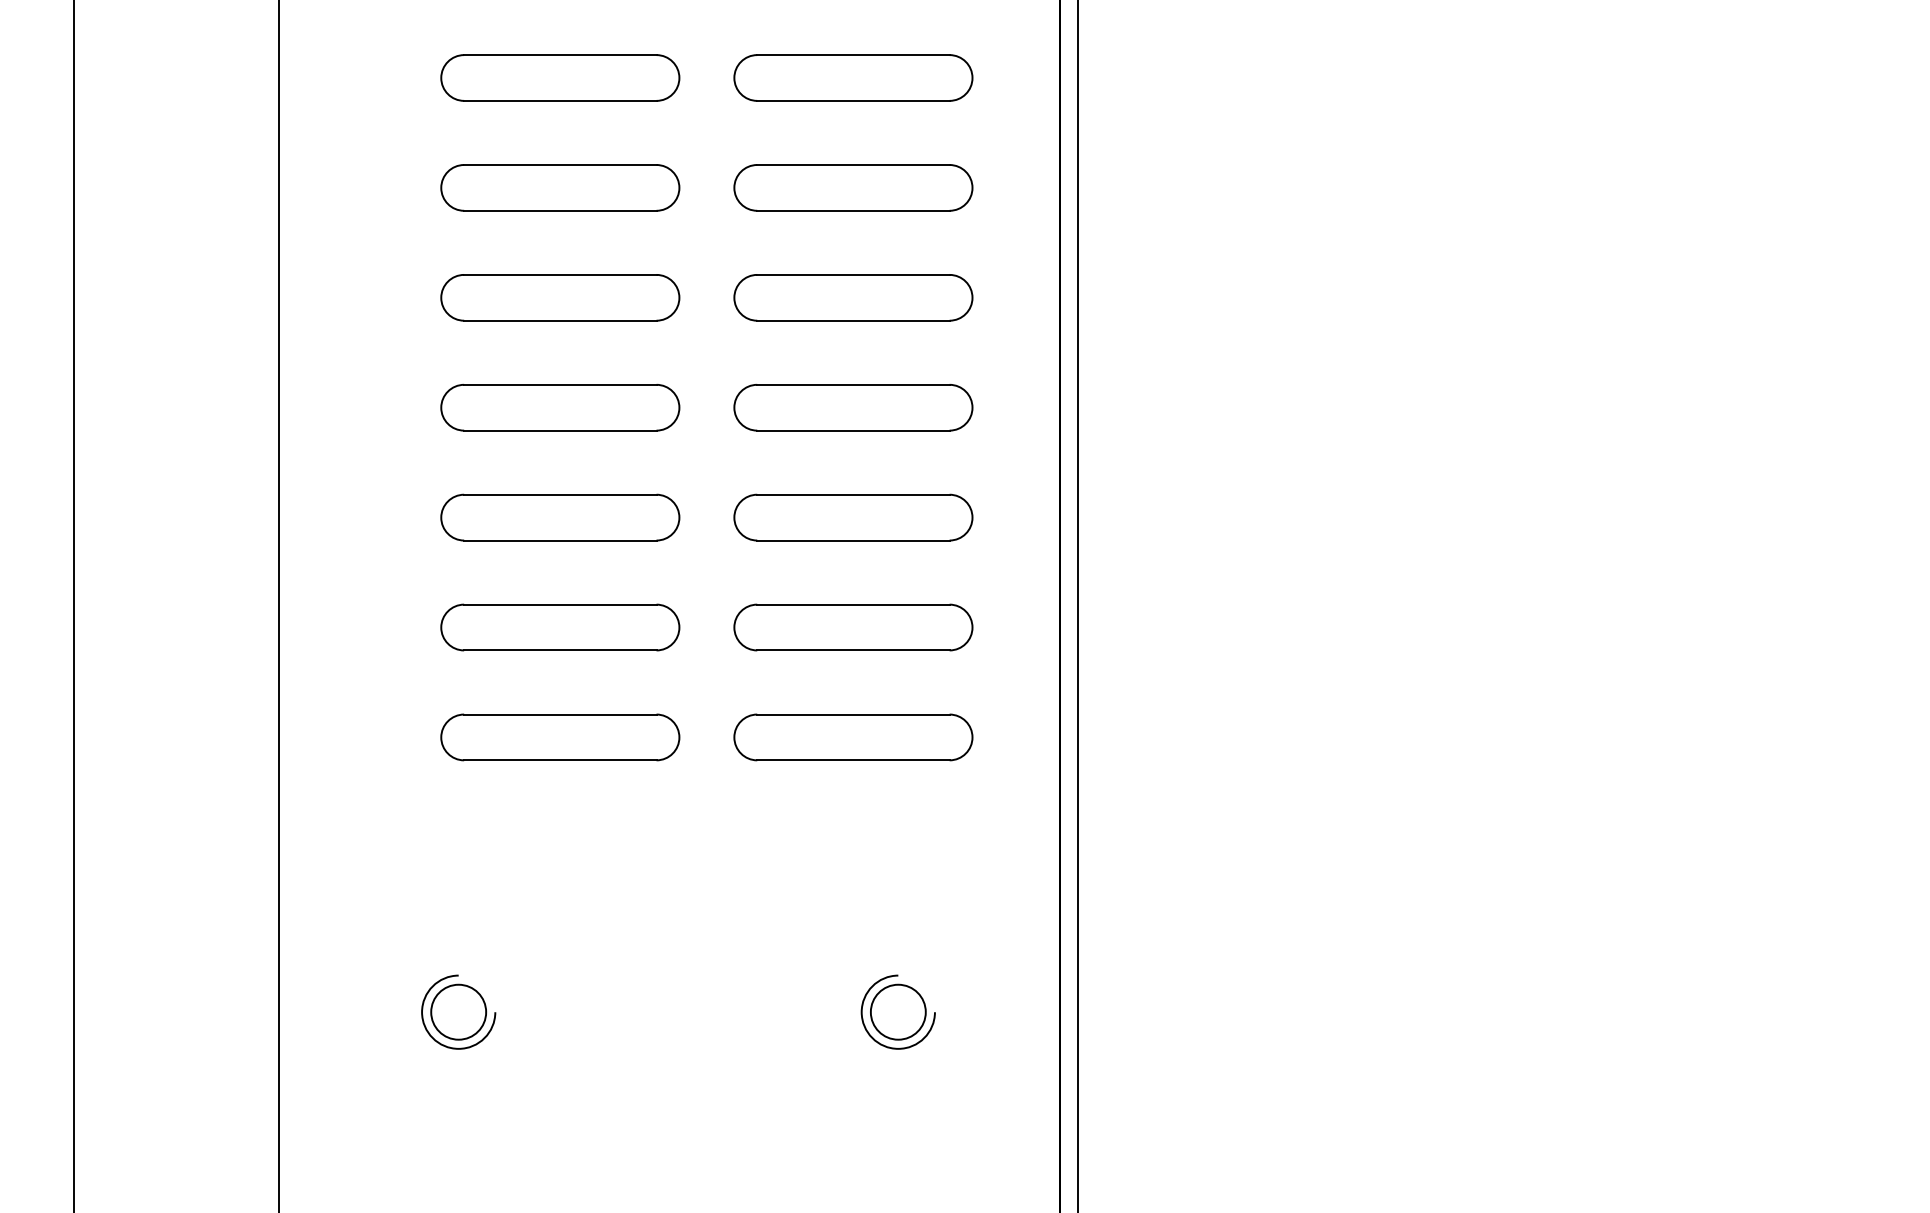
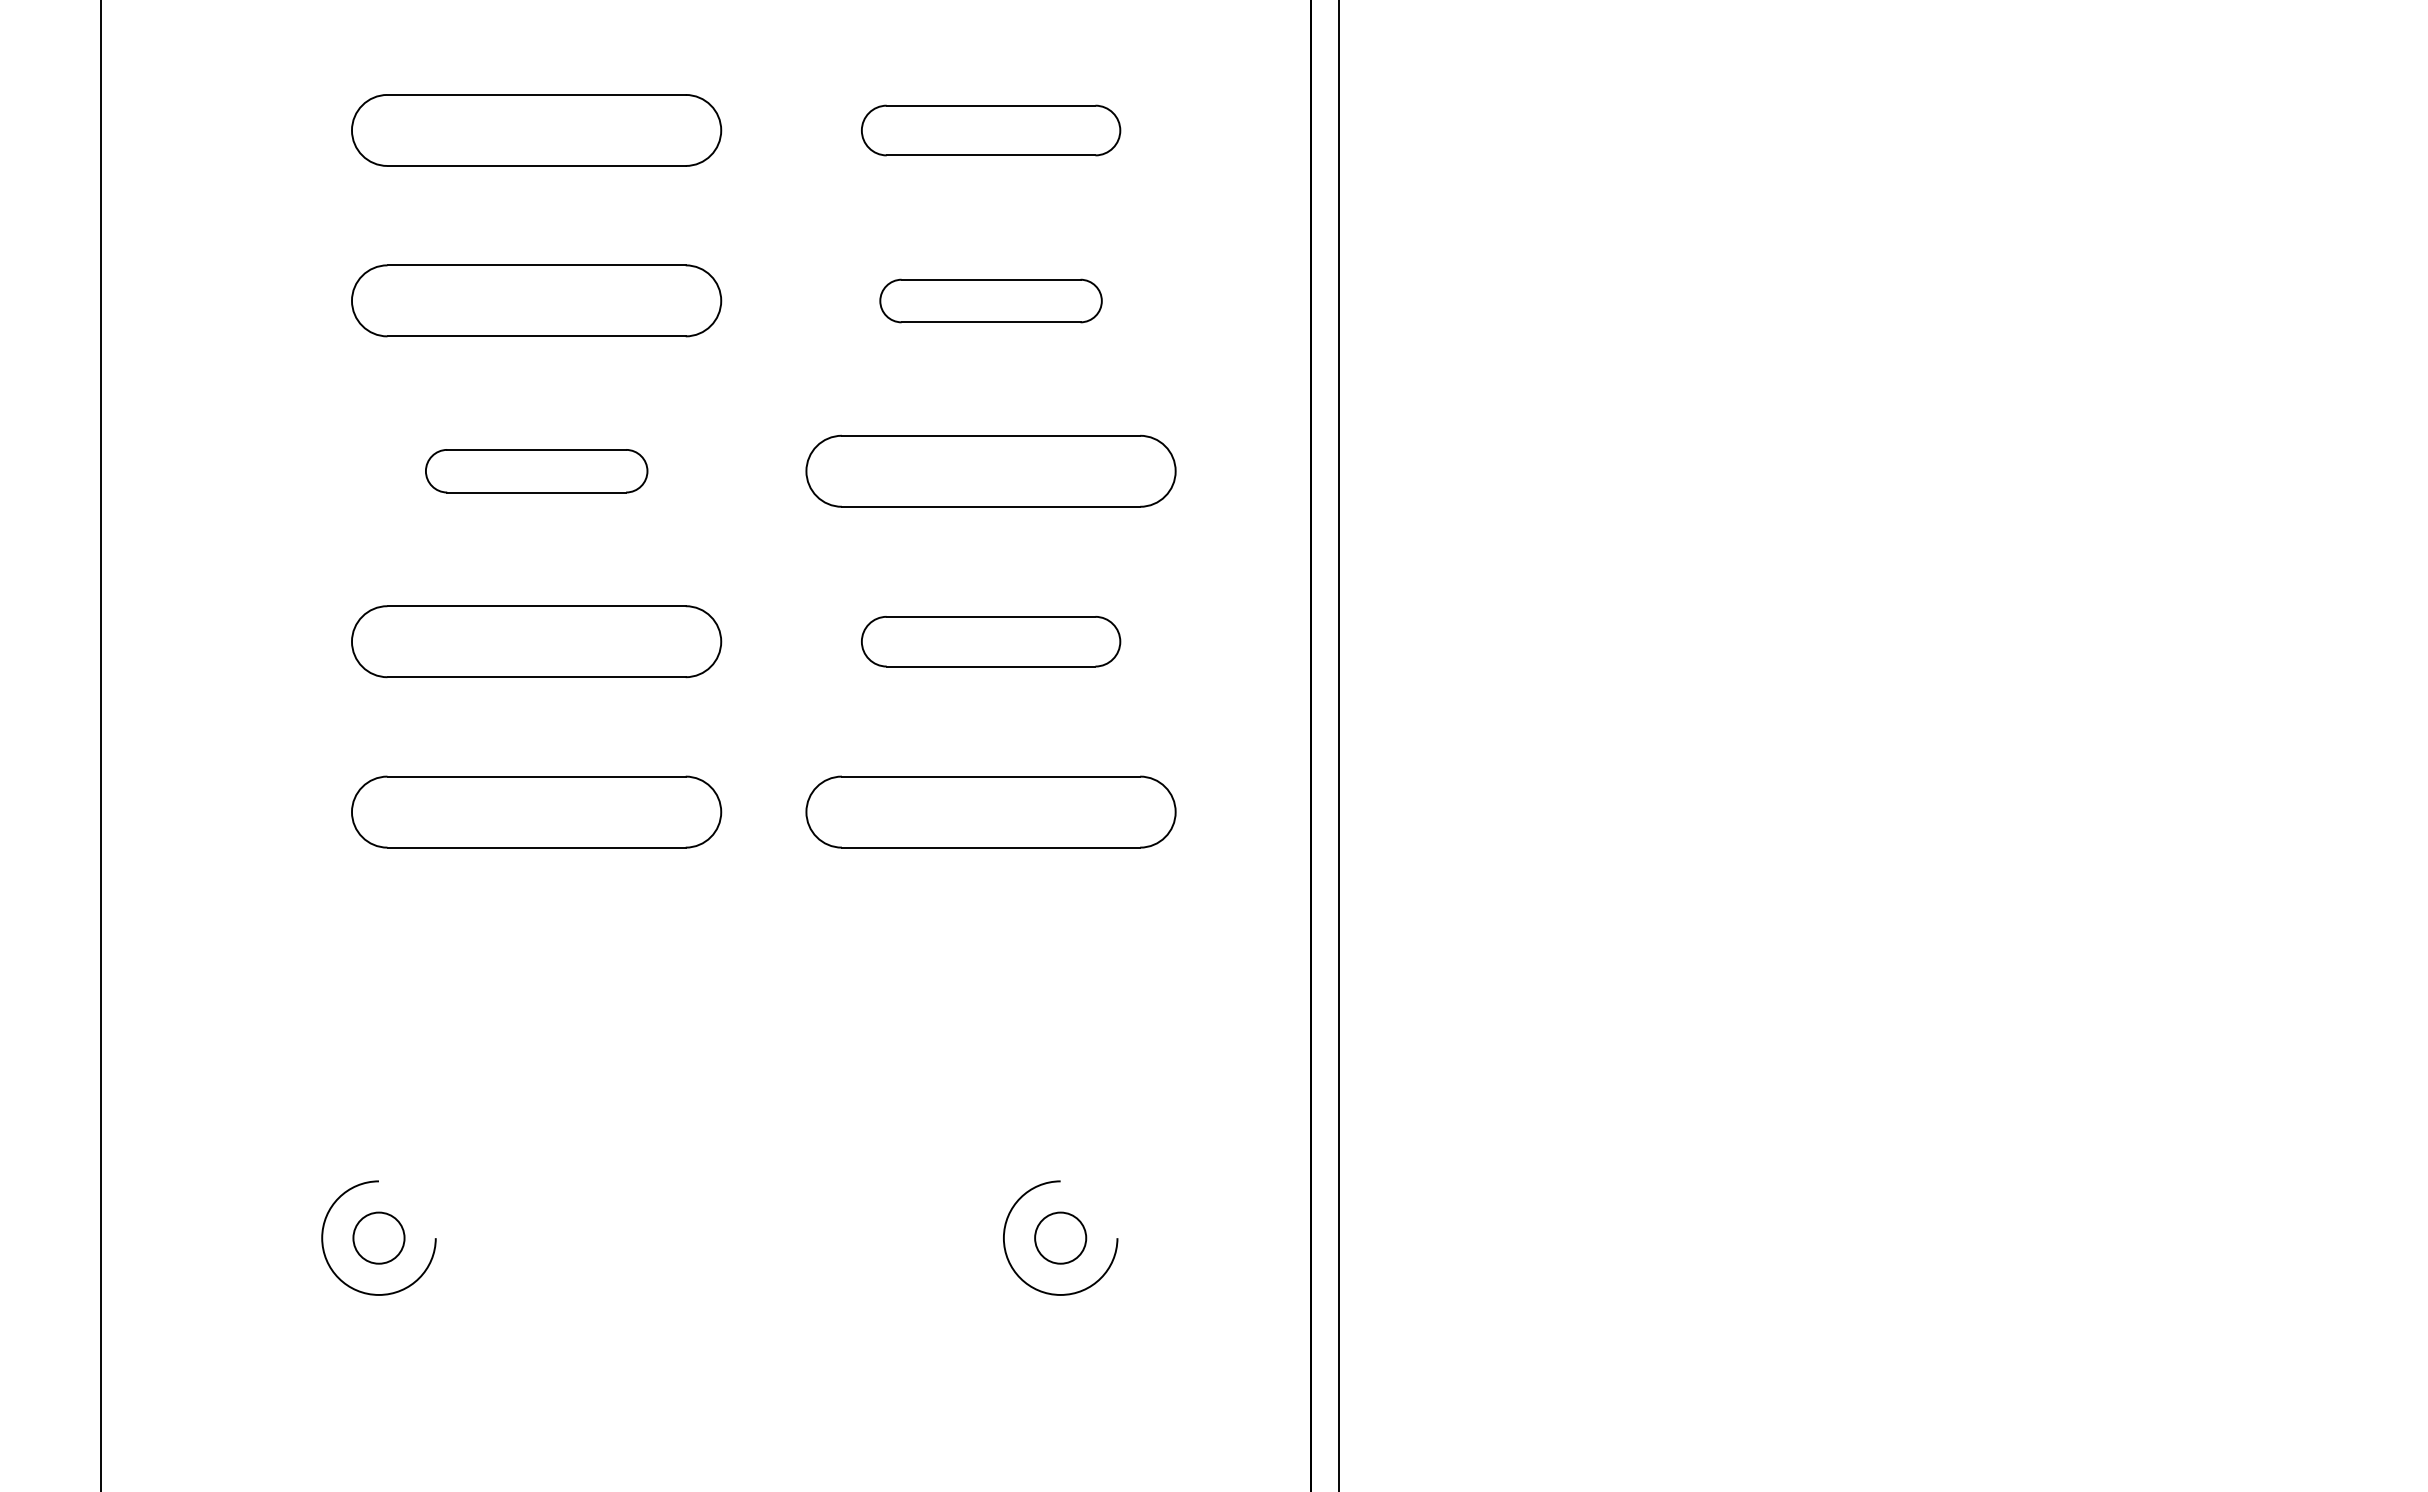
part: (853, 297) -> (991, 129), size x0.7
part: (853, 407) -> (991, 300), size x0.6
part: (560, 517) -> (536, 471), size x0.6
part: (853, 627) -> (991, 641), size x0.7
circle: (458, 1011) -> (378, 1237), size x0.6
circle: (897, 1011) -> (1059, 1237), size x0.6

